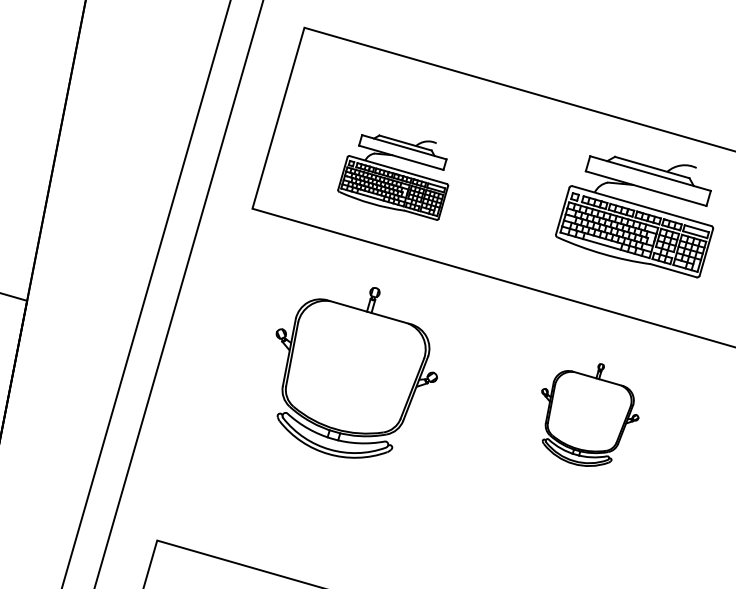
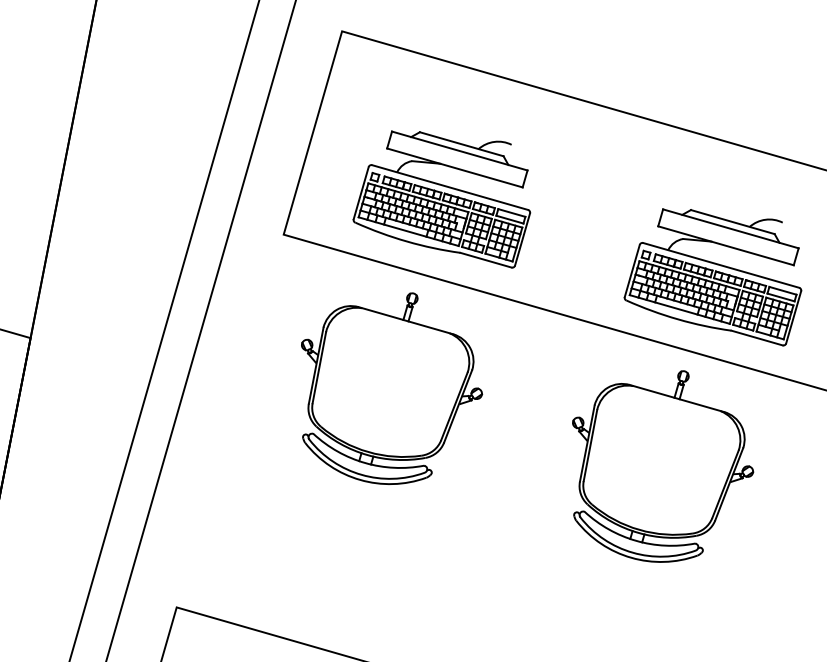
part: (392, 177) -> (441, 199), size x1.43
part: (634, 216) -> (712, 277), moved
part: (356, 372) -> (391, 388), moved
part: (590, 414) -> (663, 465), size x1.67

